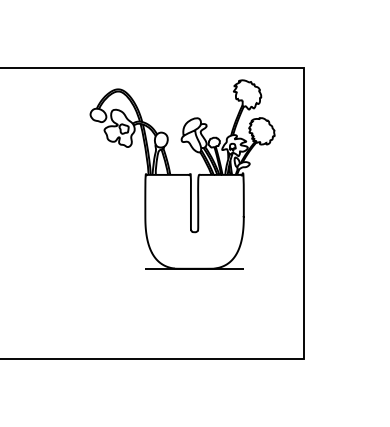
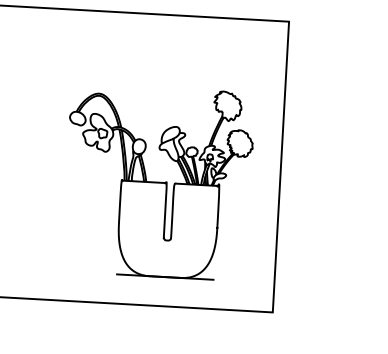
part: (182, 174) -> (158, 182), moved

